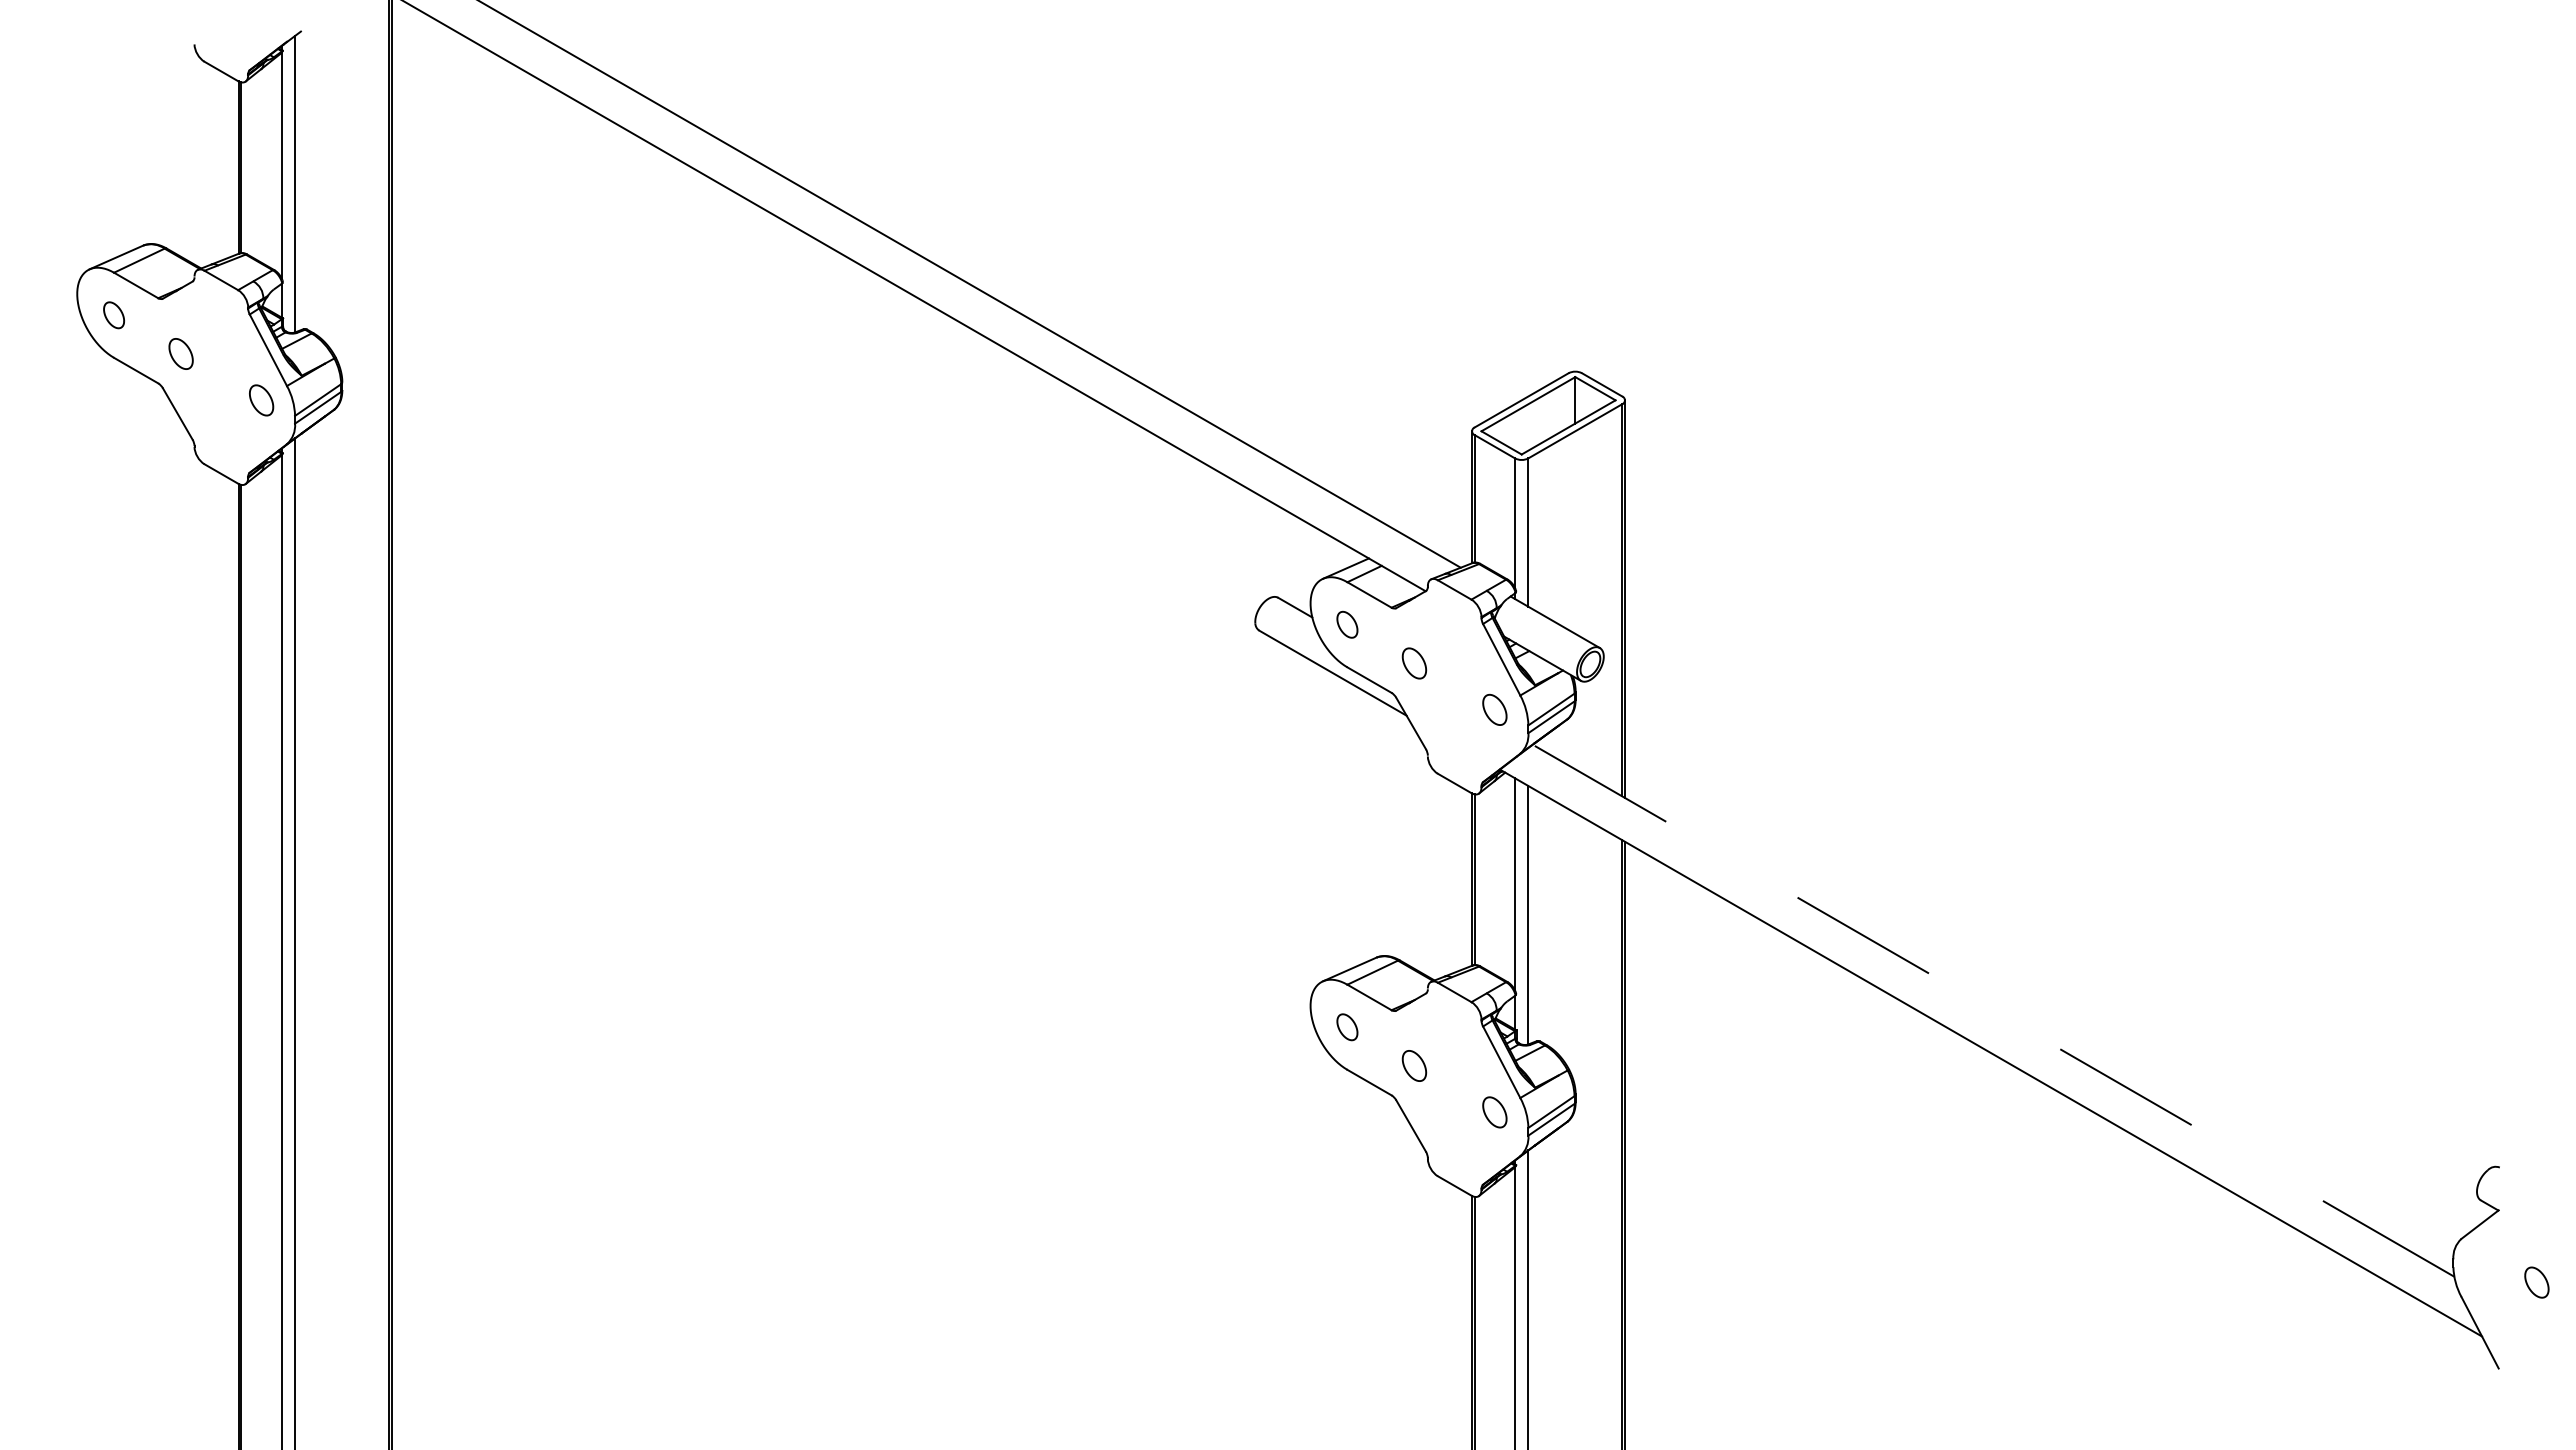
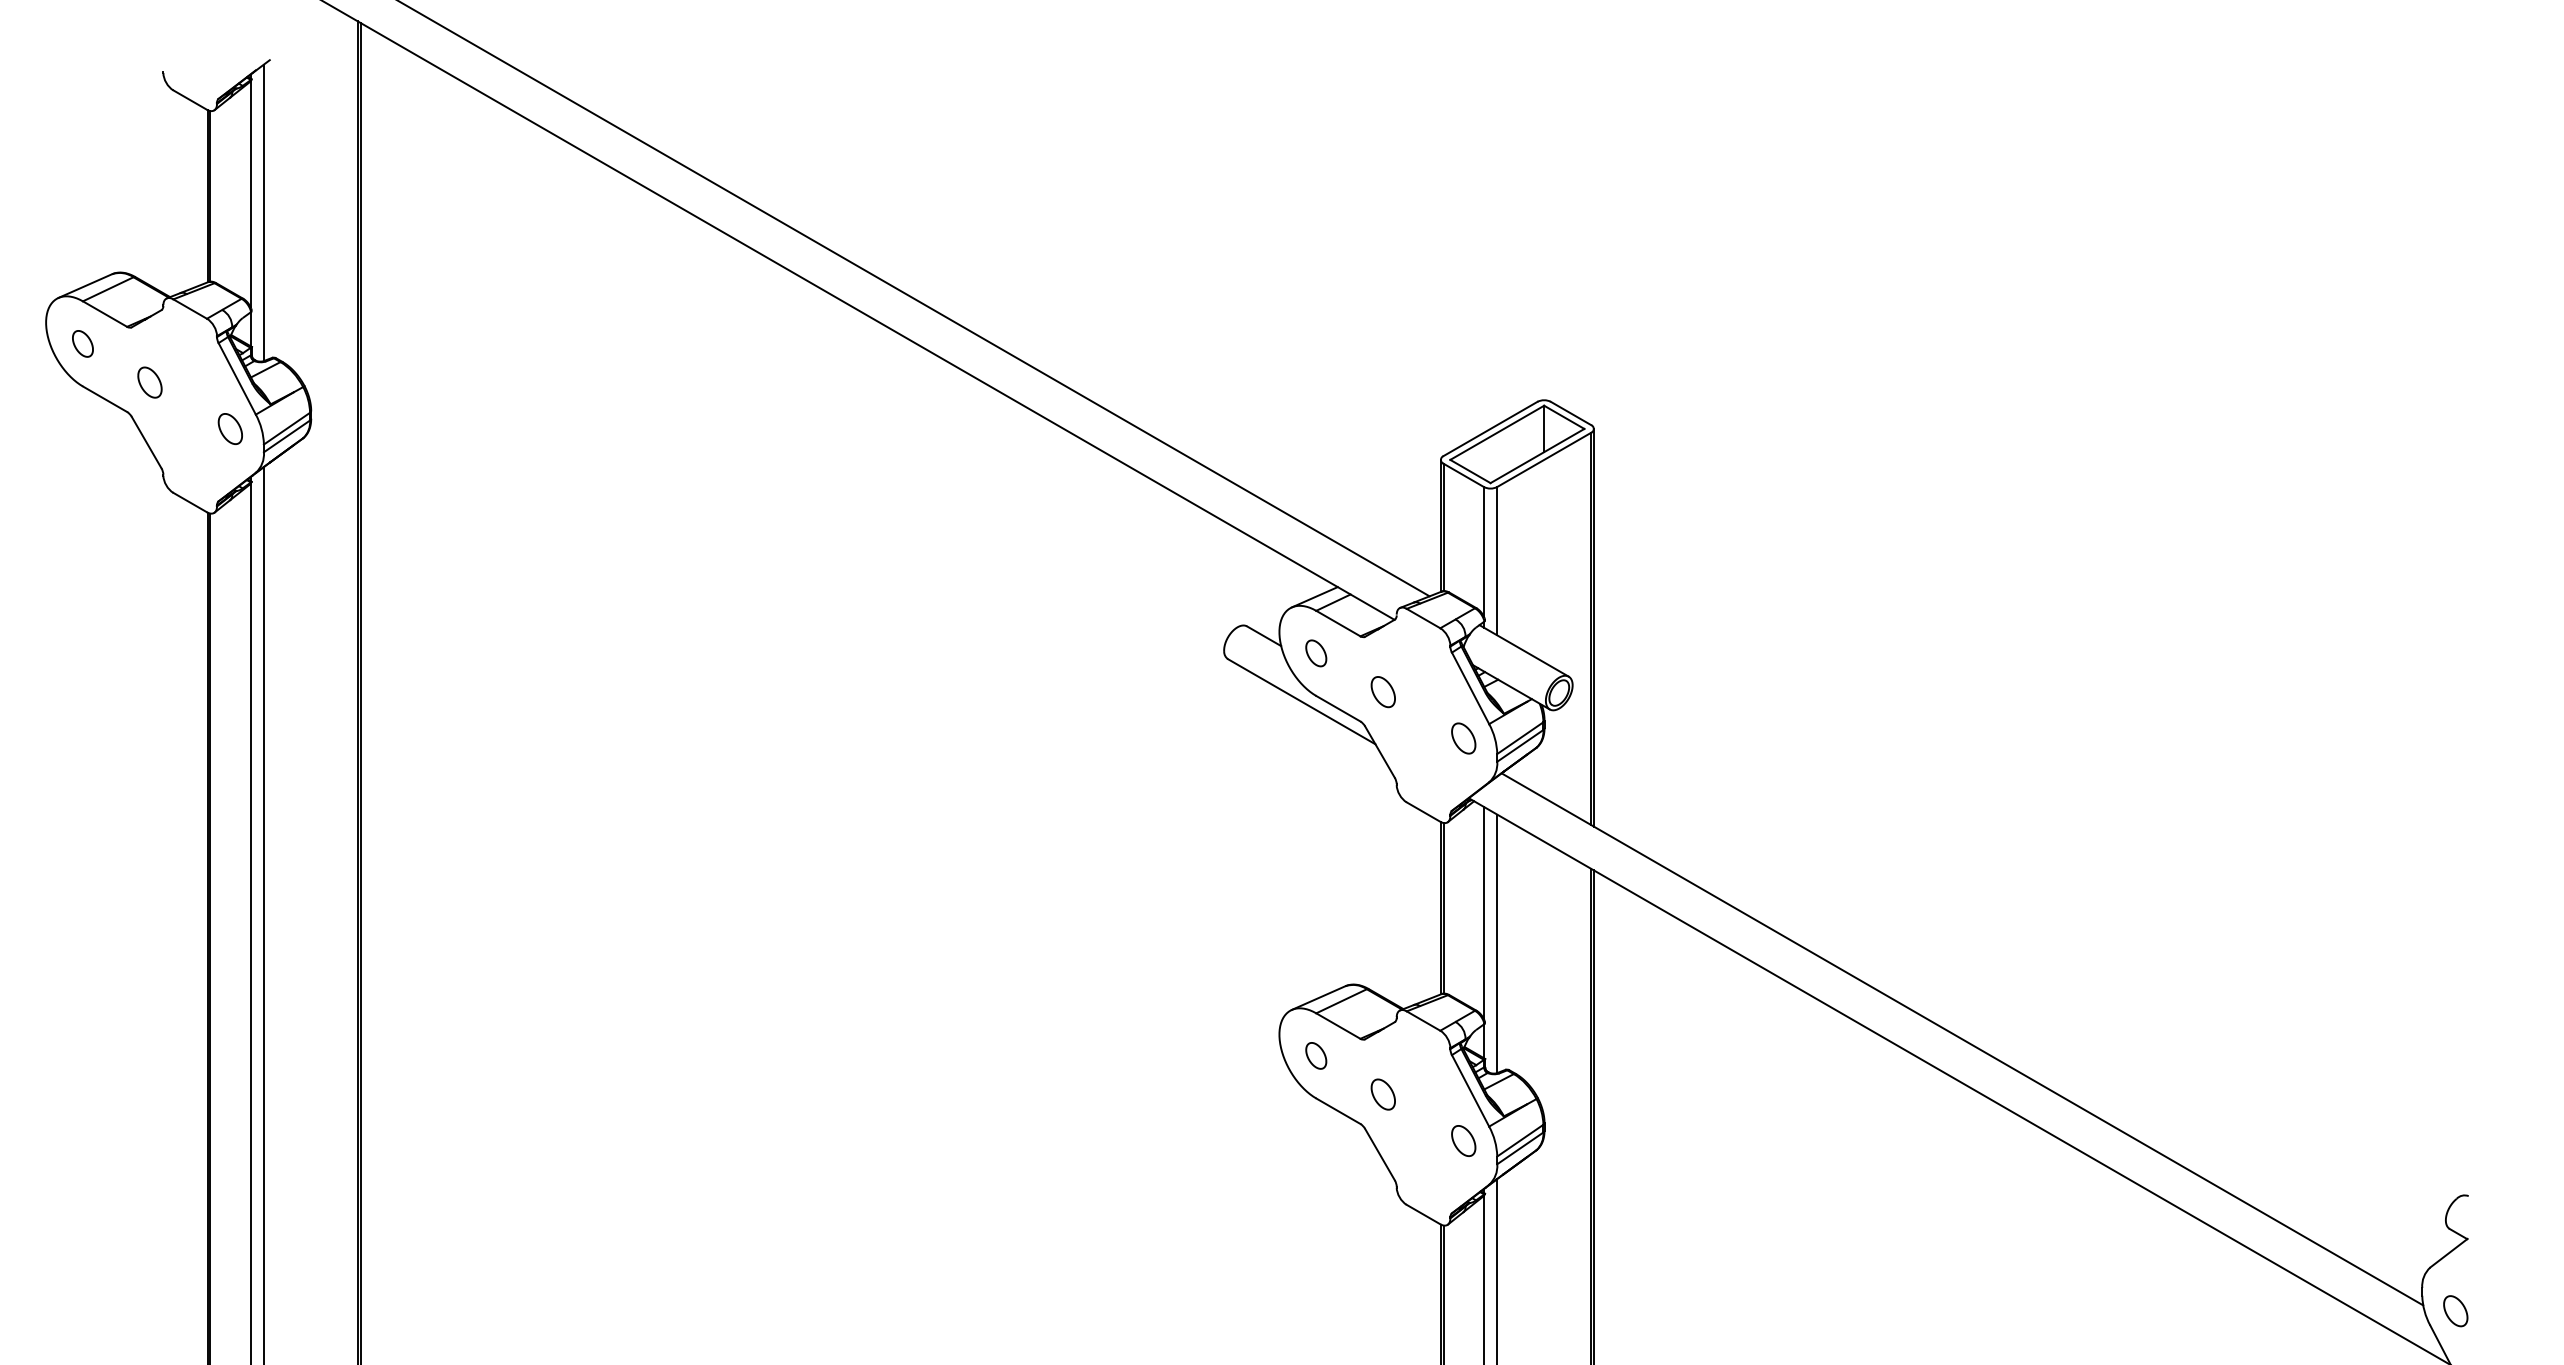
line: (1993, 1010) -> (1962, 1039), dashed -> solid
part: (2536, 1282) -> (2455, 1311), moved

